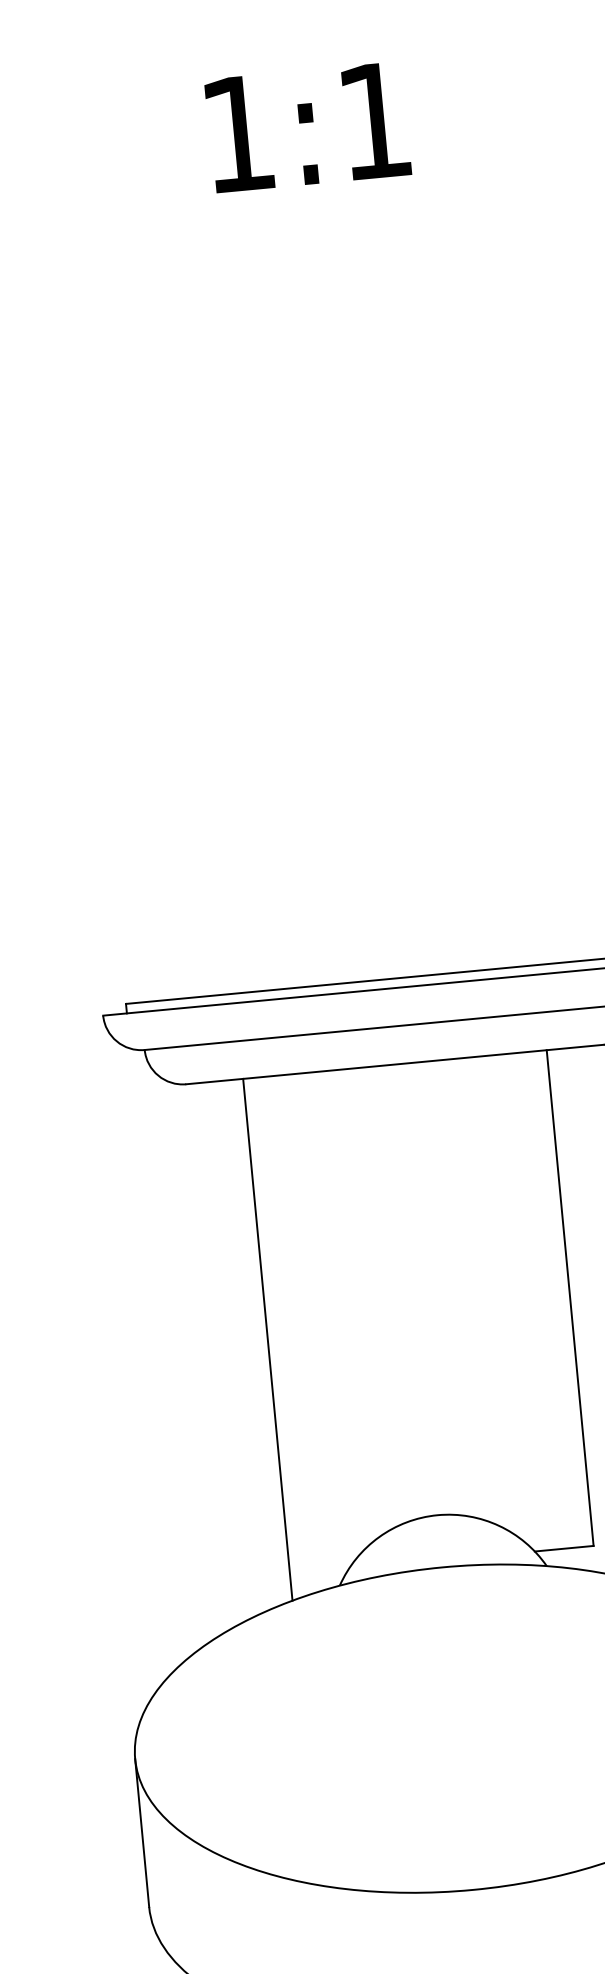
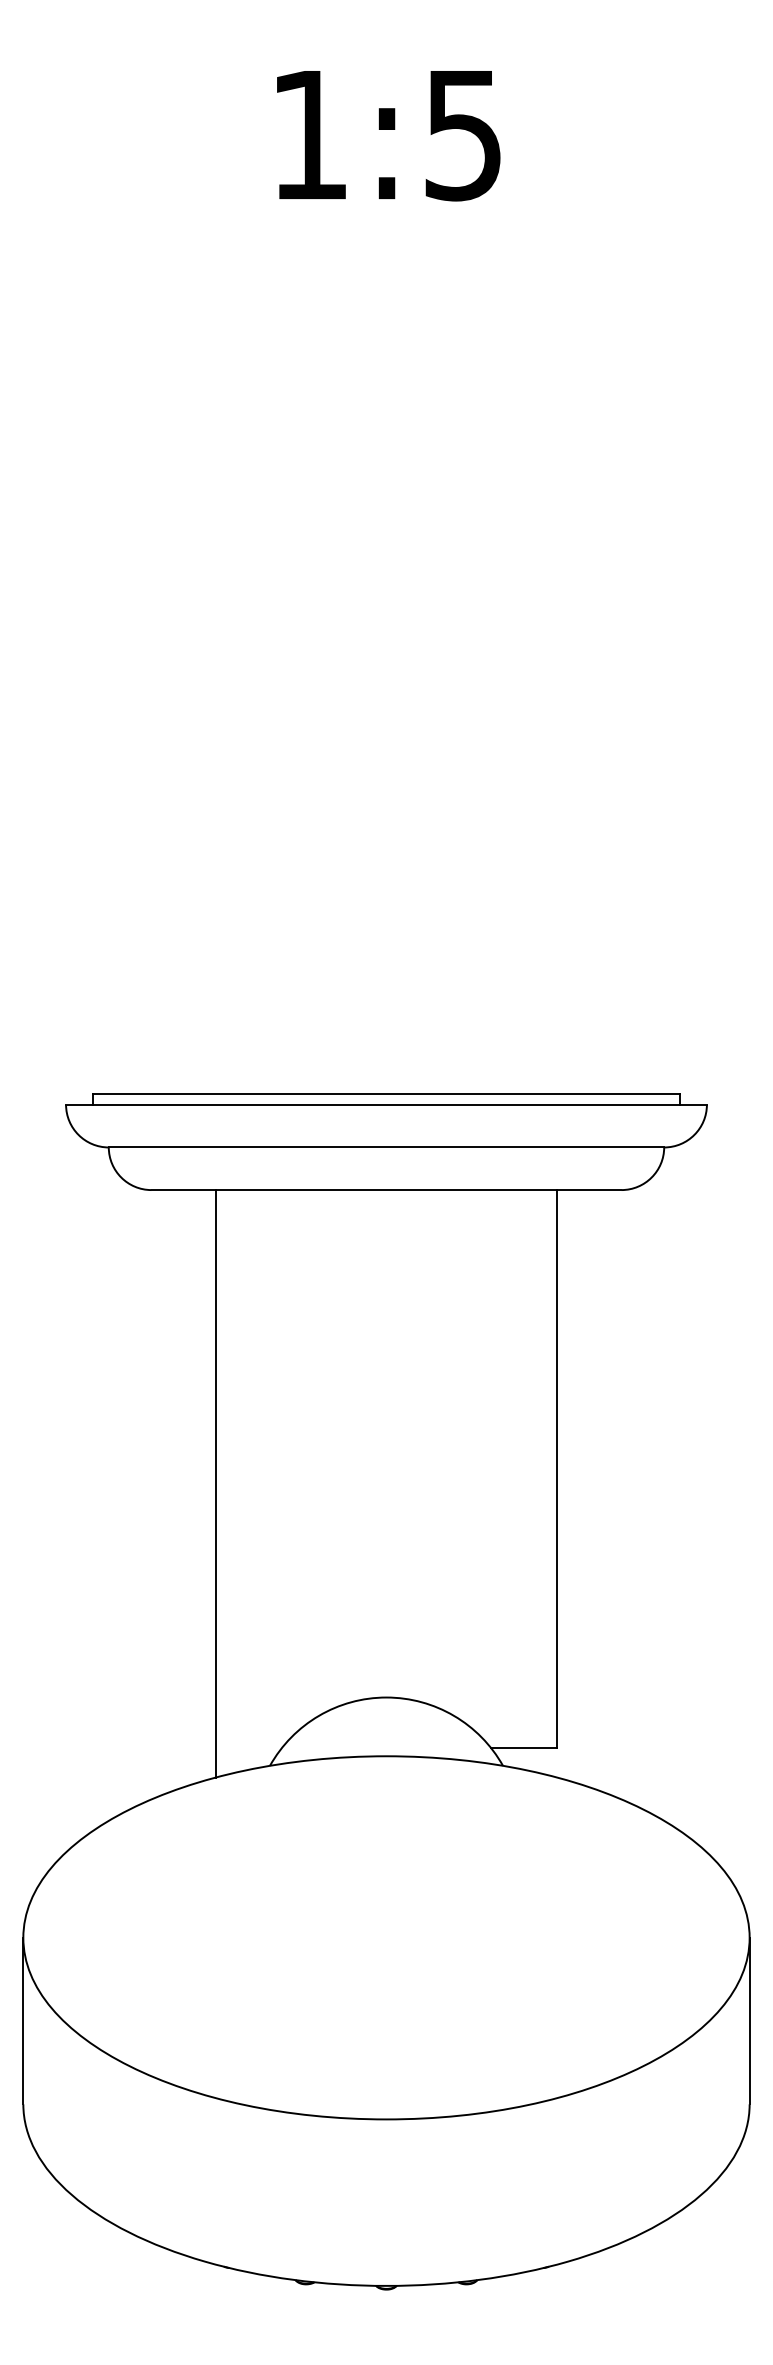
text: (374, 122) -> (462, 136), 1:1 -> 1:5

